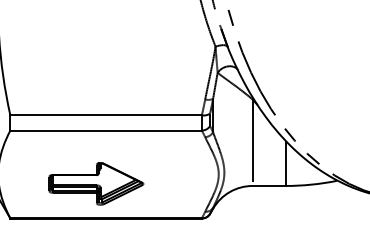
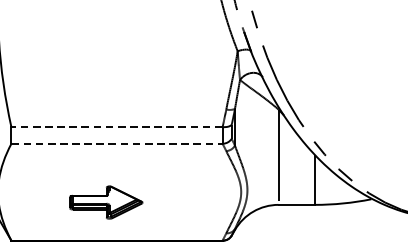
line: (106, 115) -> (117, 127), solid -> dashed
line: (106, 130) -> (117, 143), solid -> dashed
part: (96, 183) -> (106, 202), size x0.7

